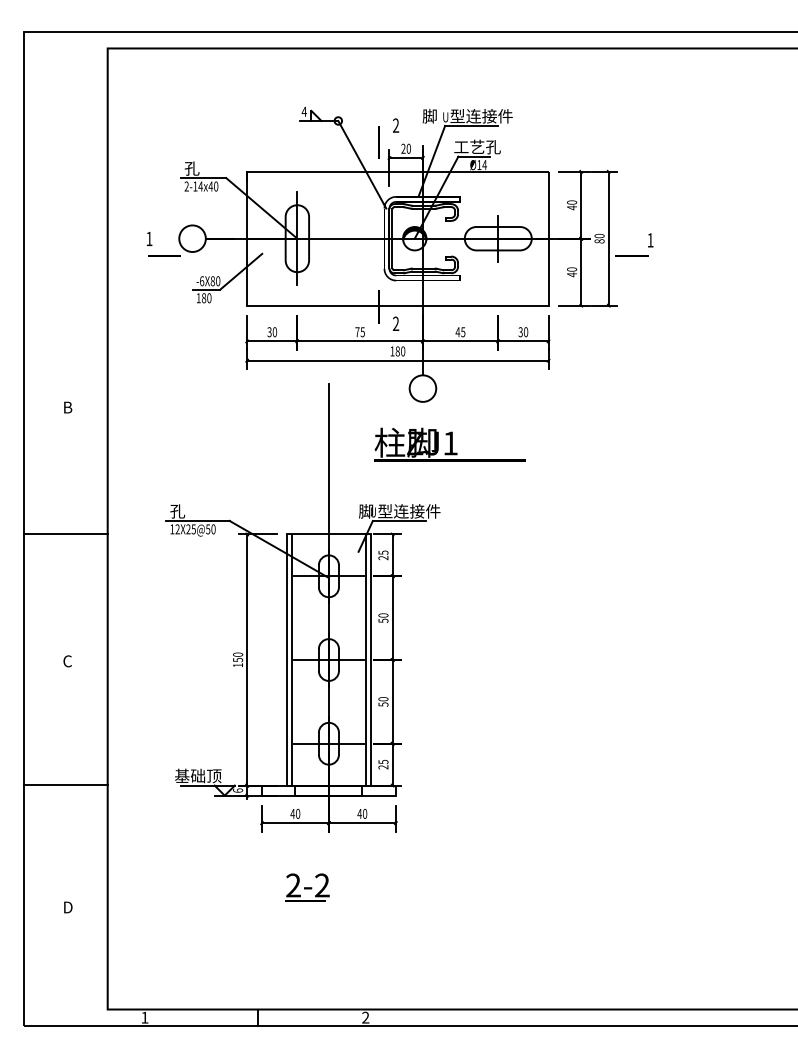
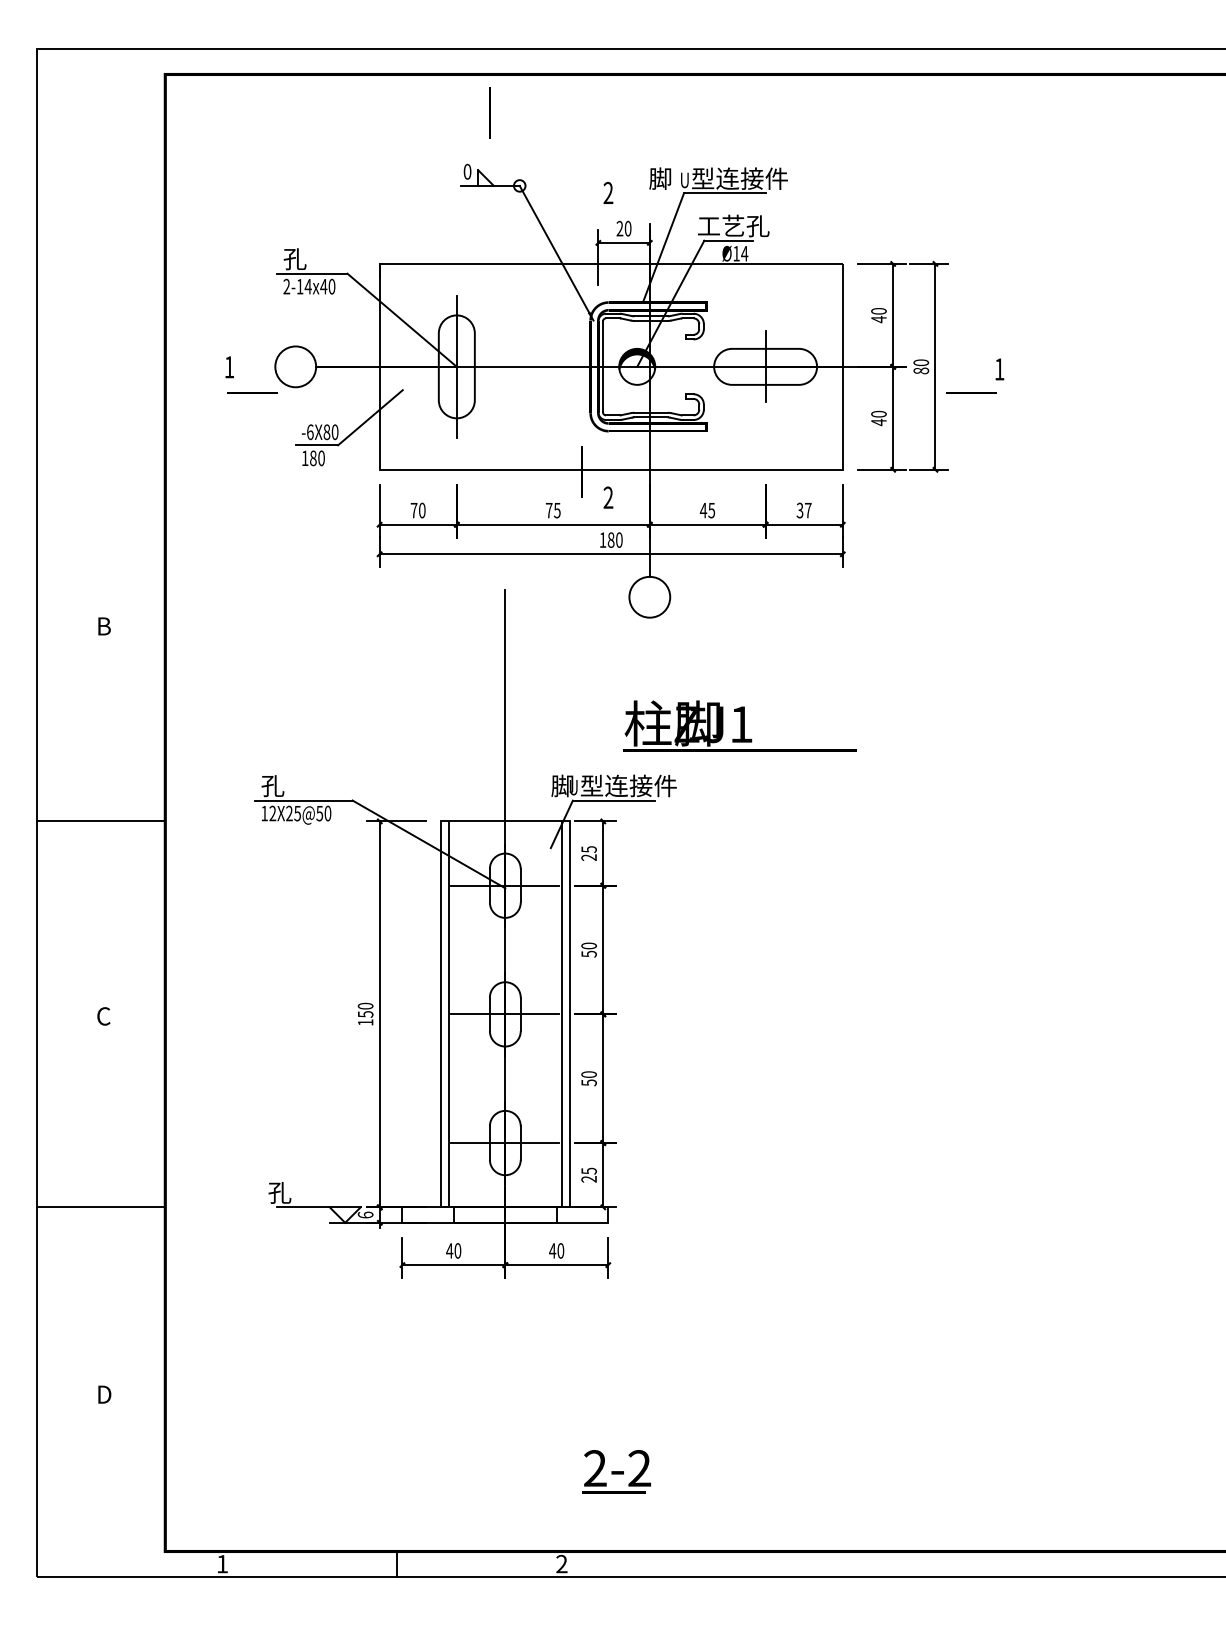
text: (304, 111) -> (467, 171), 4 -> 0
line: (378, 142) -> (489, 112), moved
text: (269, 332) -> (413, 510), 30 -> 70
text: (526, 332) -> (808, 510), 30 -> 37
text: (449, 444) -> (739, 726), moved
text: (197, 775) -> (303, 1191), 基础顶 -> 孔
text: (307, 887) -> (616, 1471), moved

